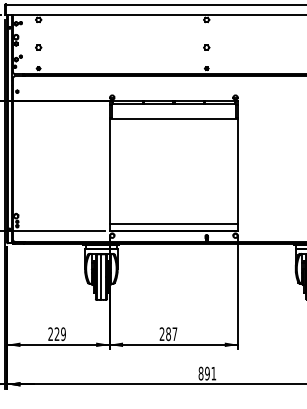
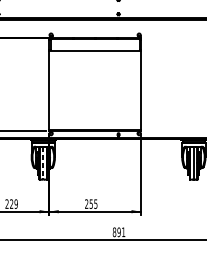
line: (173, 224) -> (94, 125), removed
line: (101, 277) -> (43, 163), solid -> dashed
text: (171, 334) -> (93, 204), 287 -> 255

